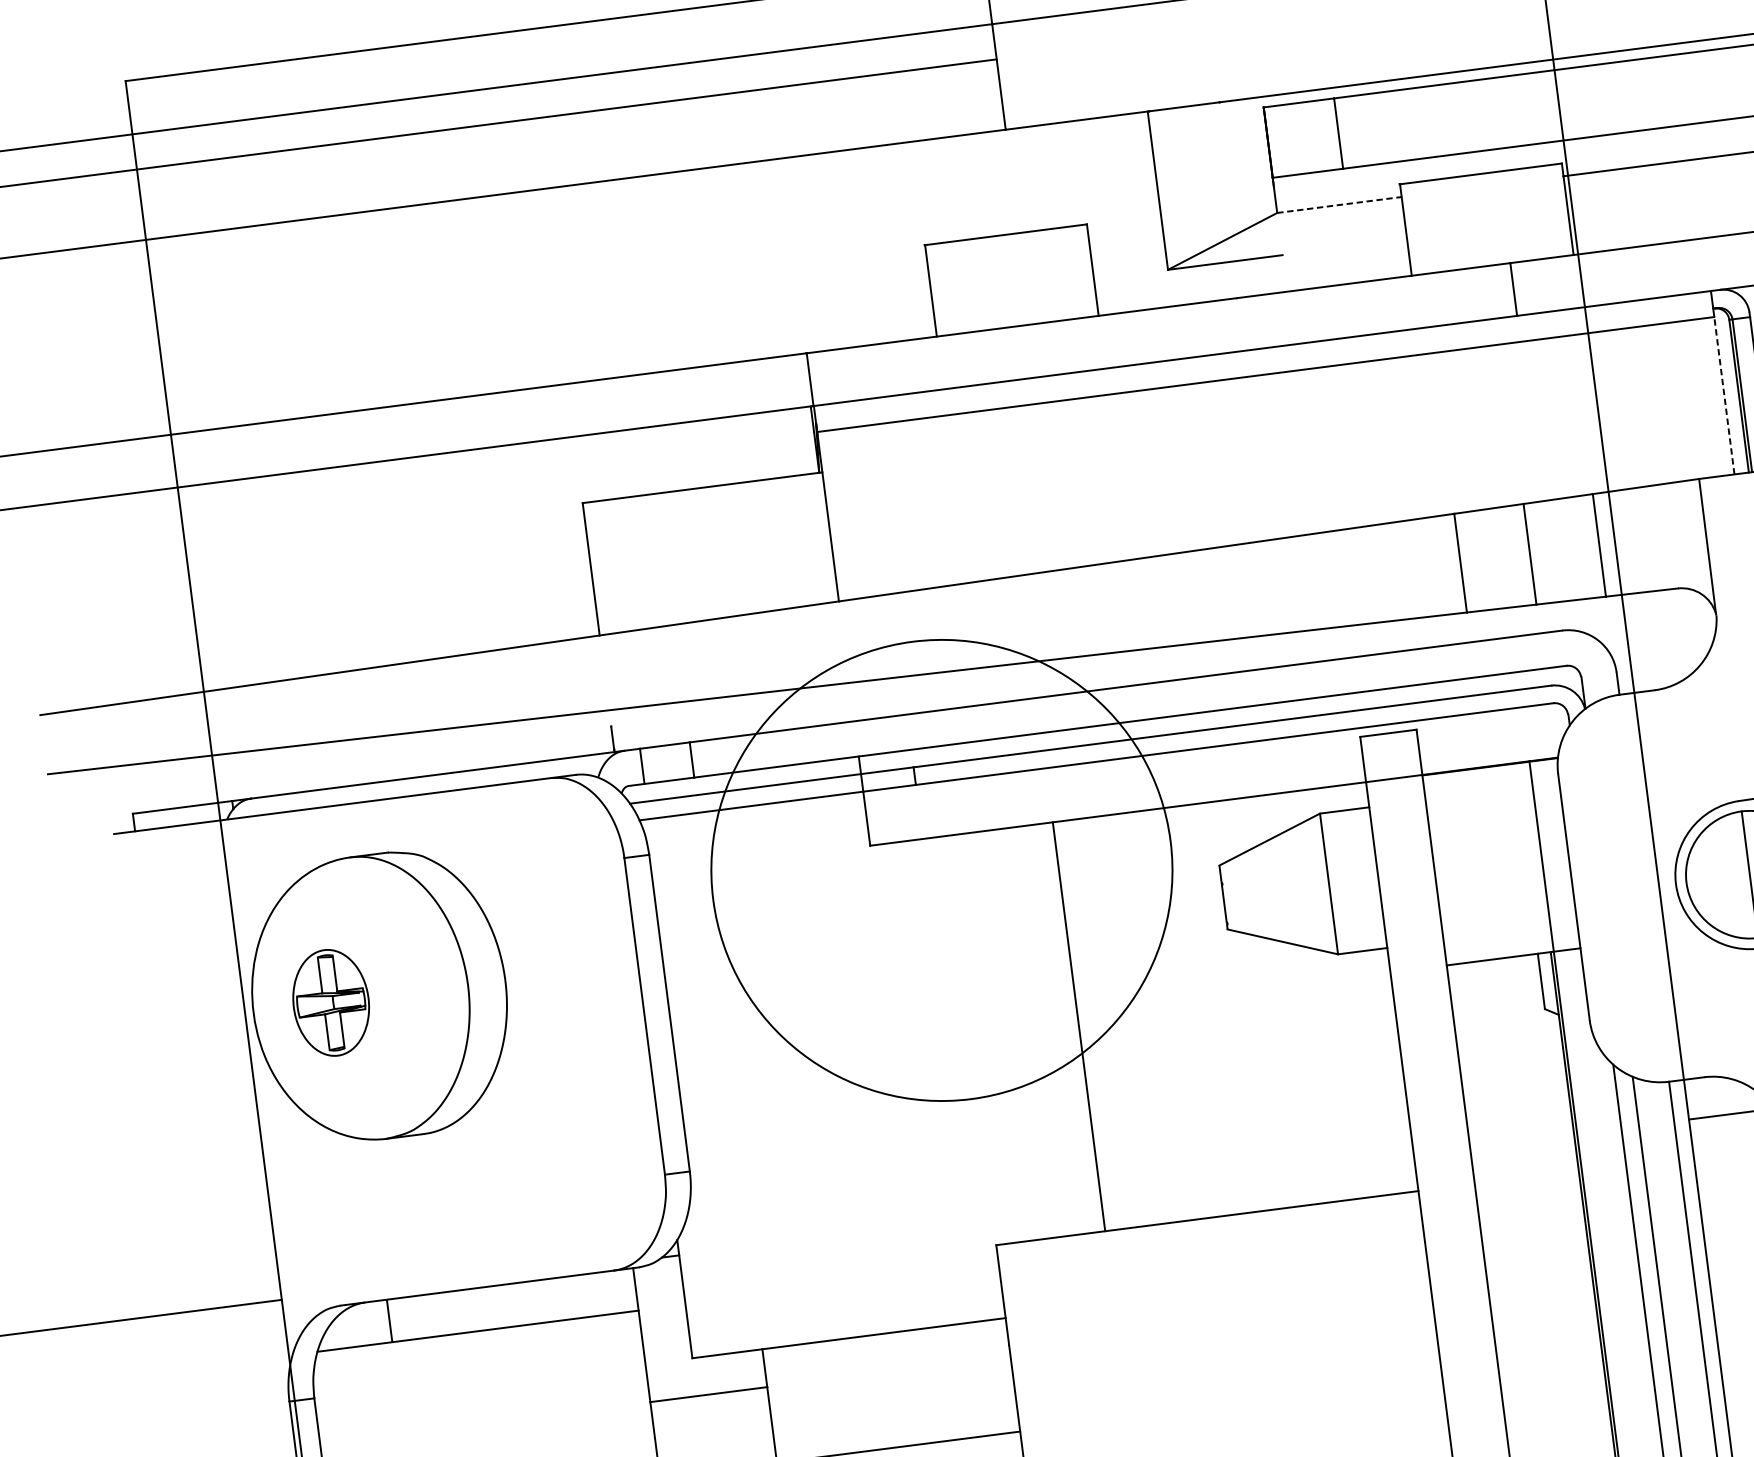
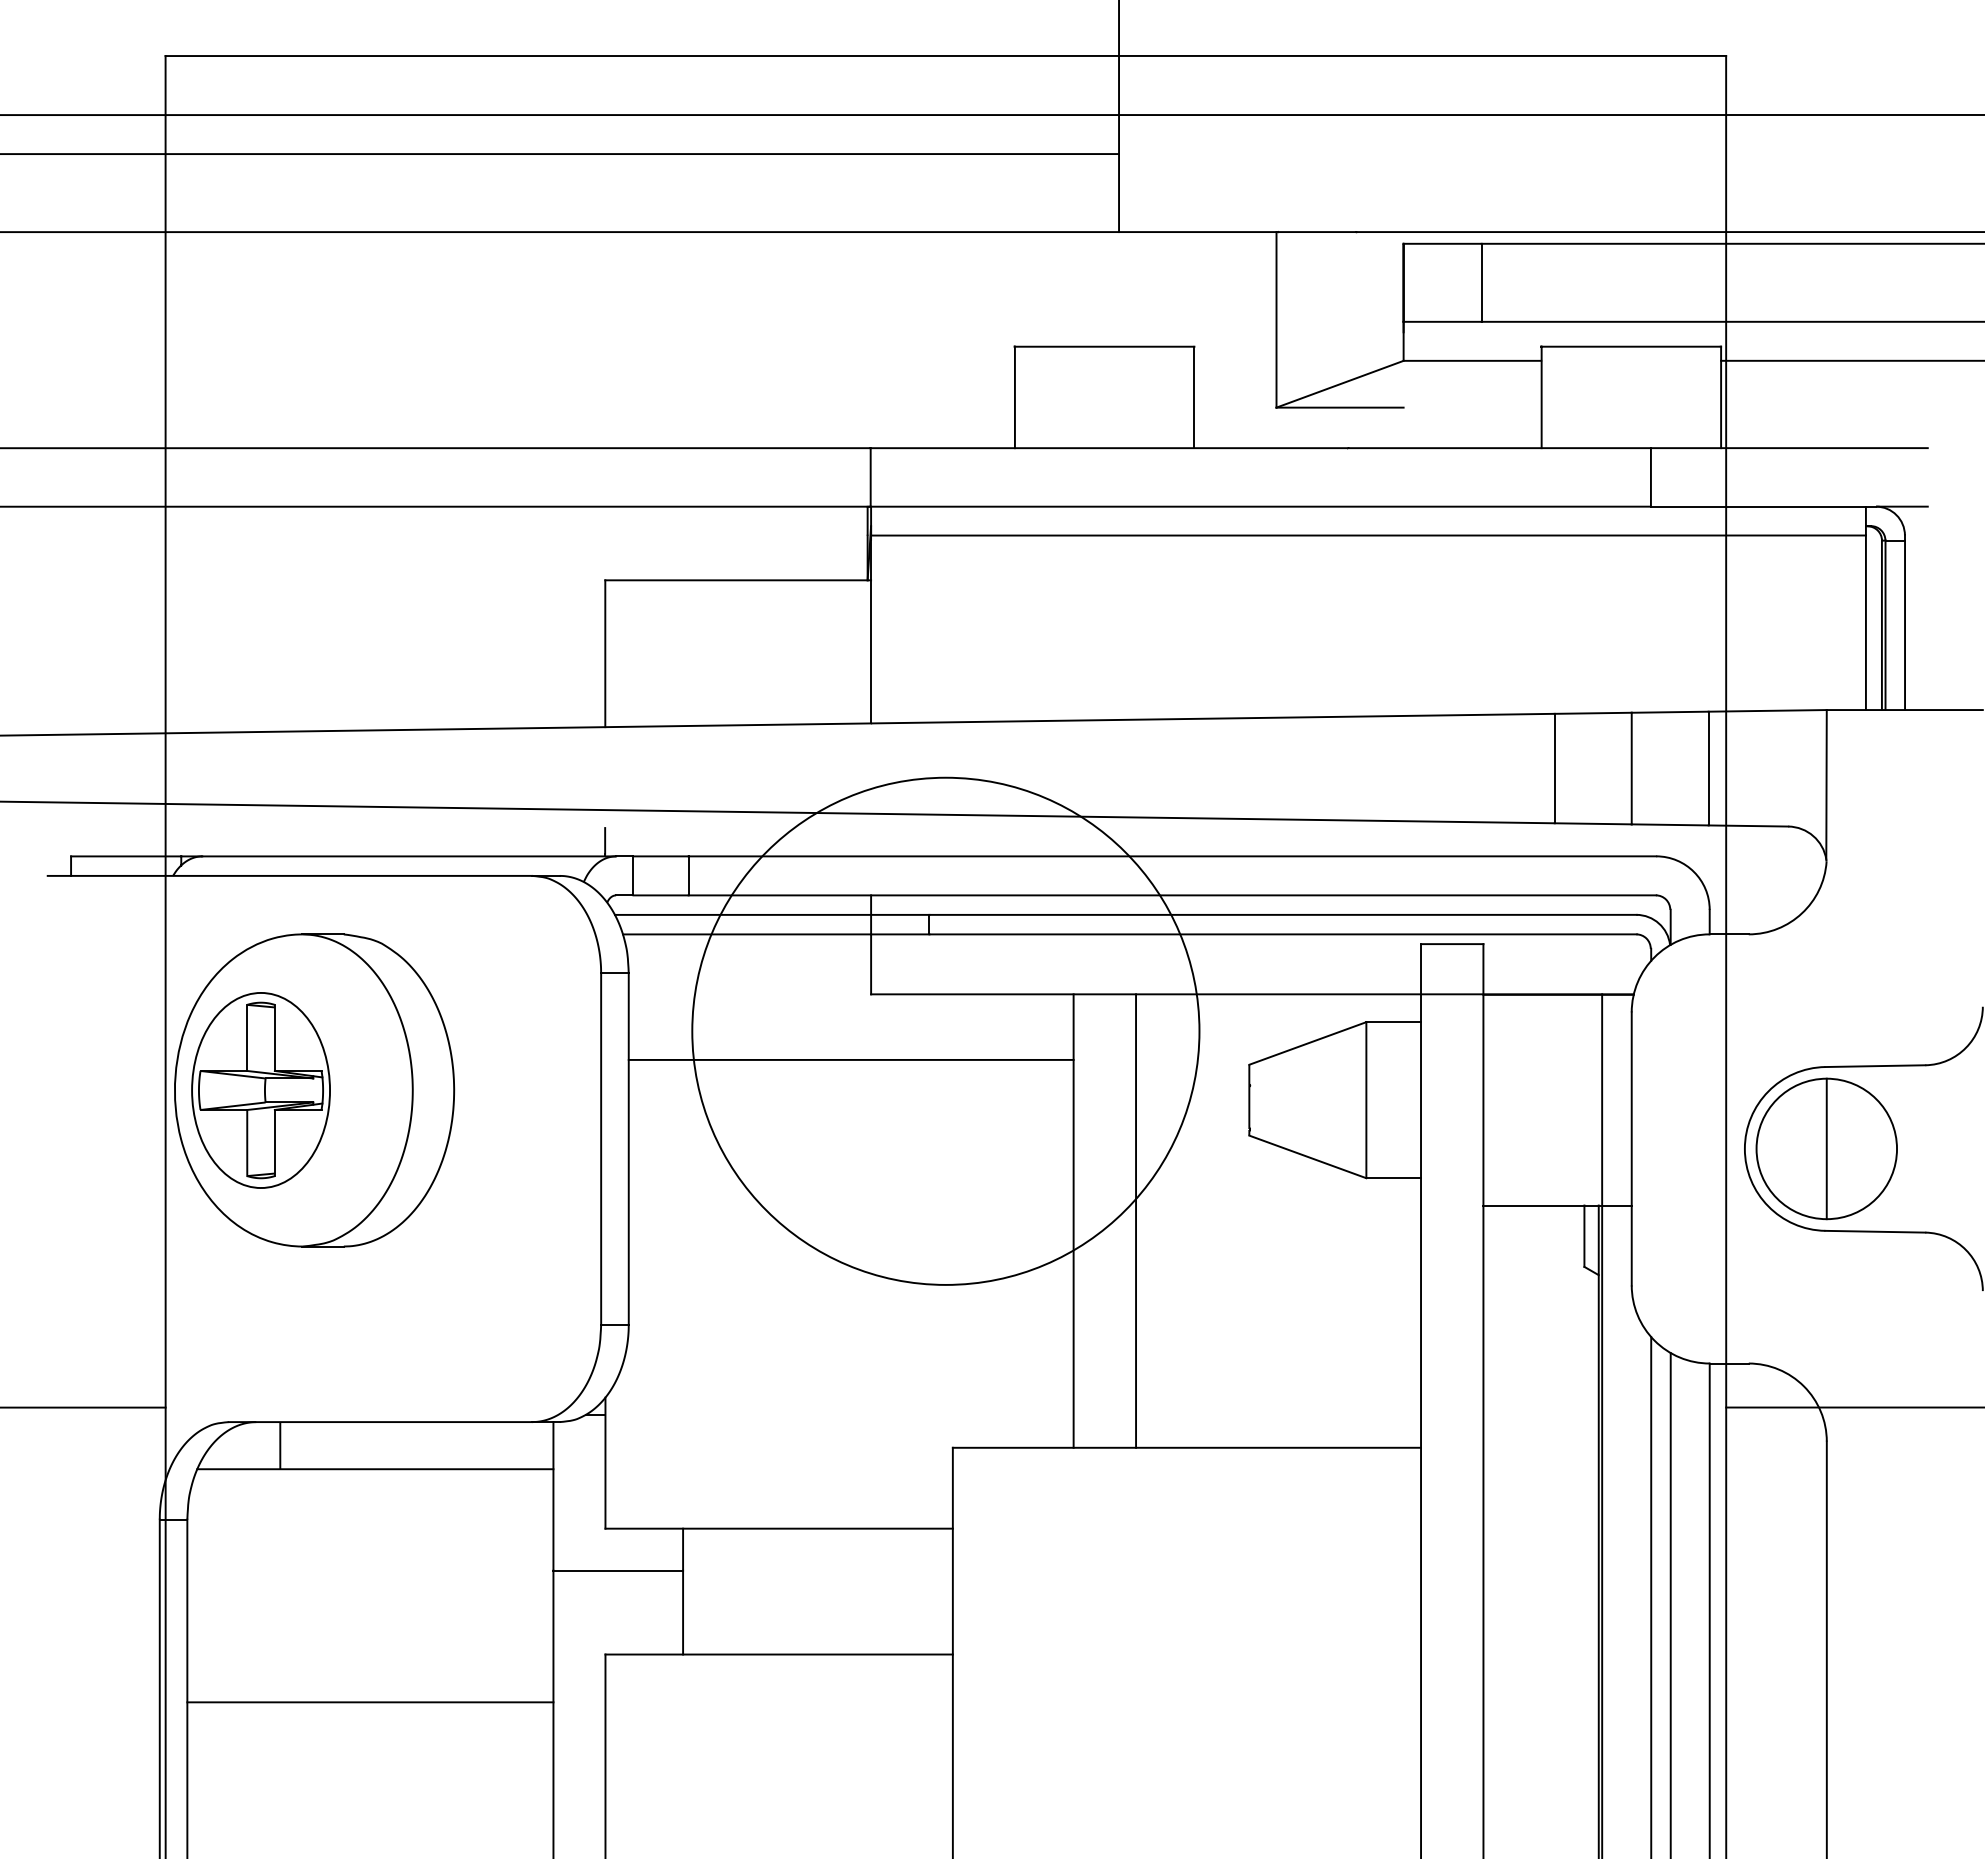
line: (1339, 204) -> (1472, 360), dashed -> solid
line: (1723, 395) -> (1865, 622), dashed -> solid
line: (859, 906) -> (850, 1059), added
part: (330, 1002) -> (260, 1090), size x1.67
line: (1135, 1019) -> (1136, 1220), added

